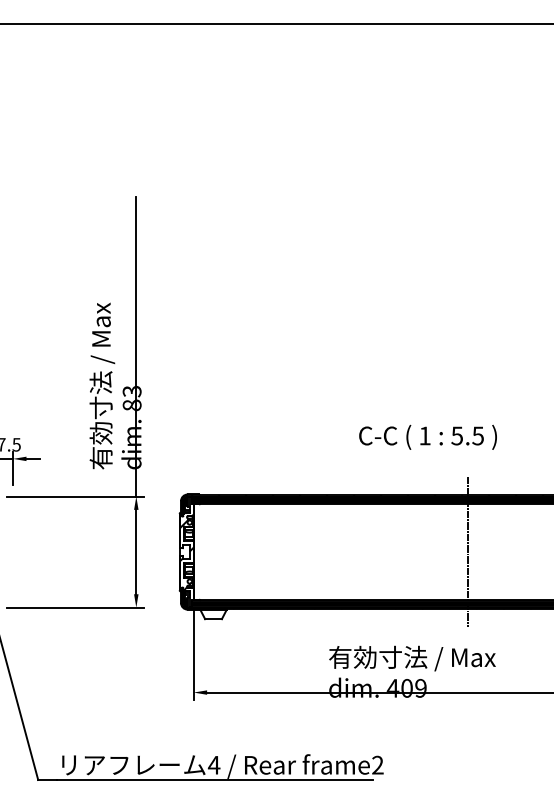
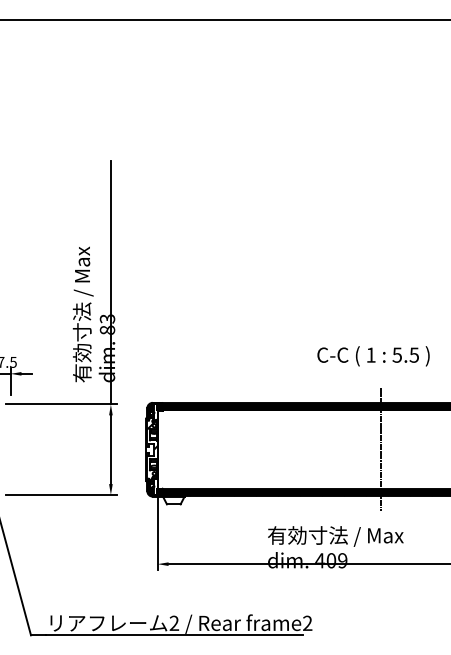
text: (428, 437) -> (373, 356), moved
text: (214, 764) -> (174, 622), 4 -> 2

